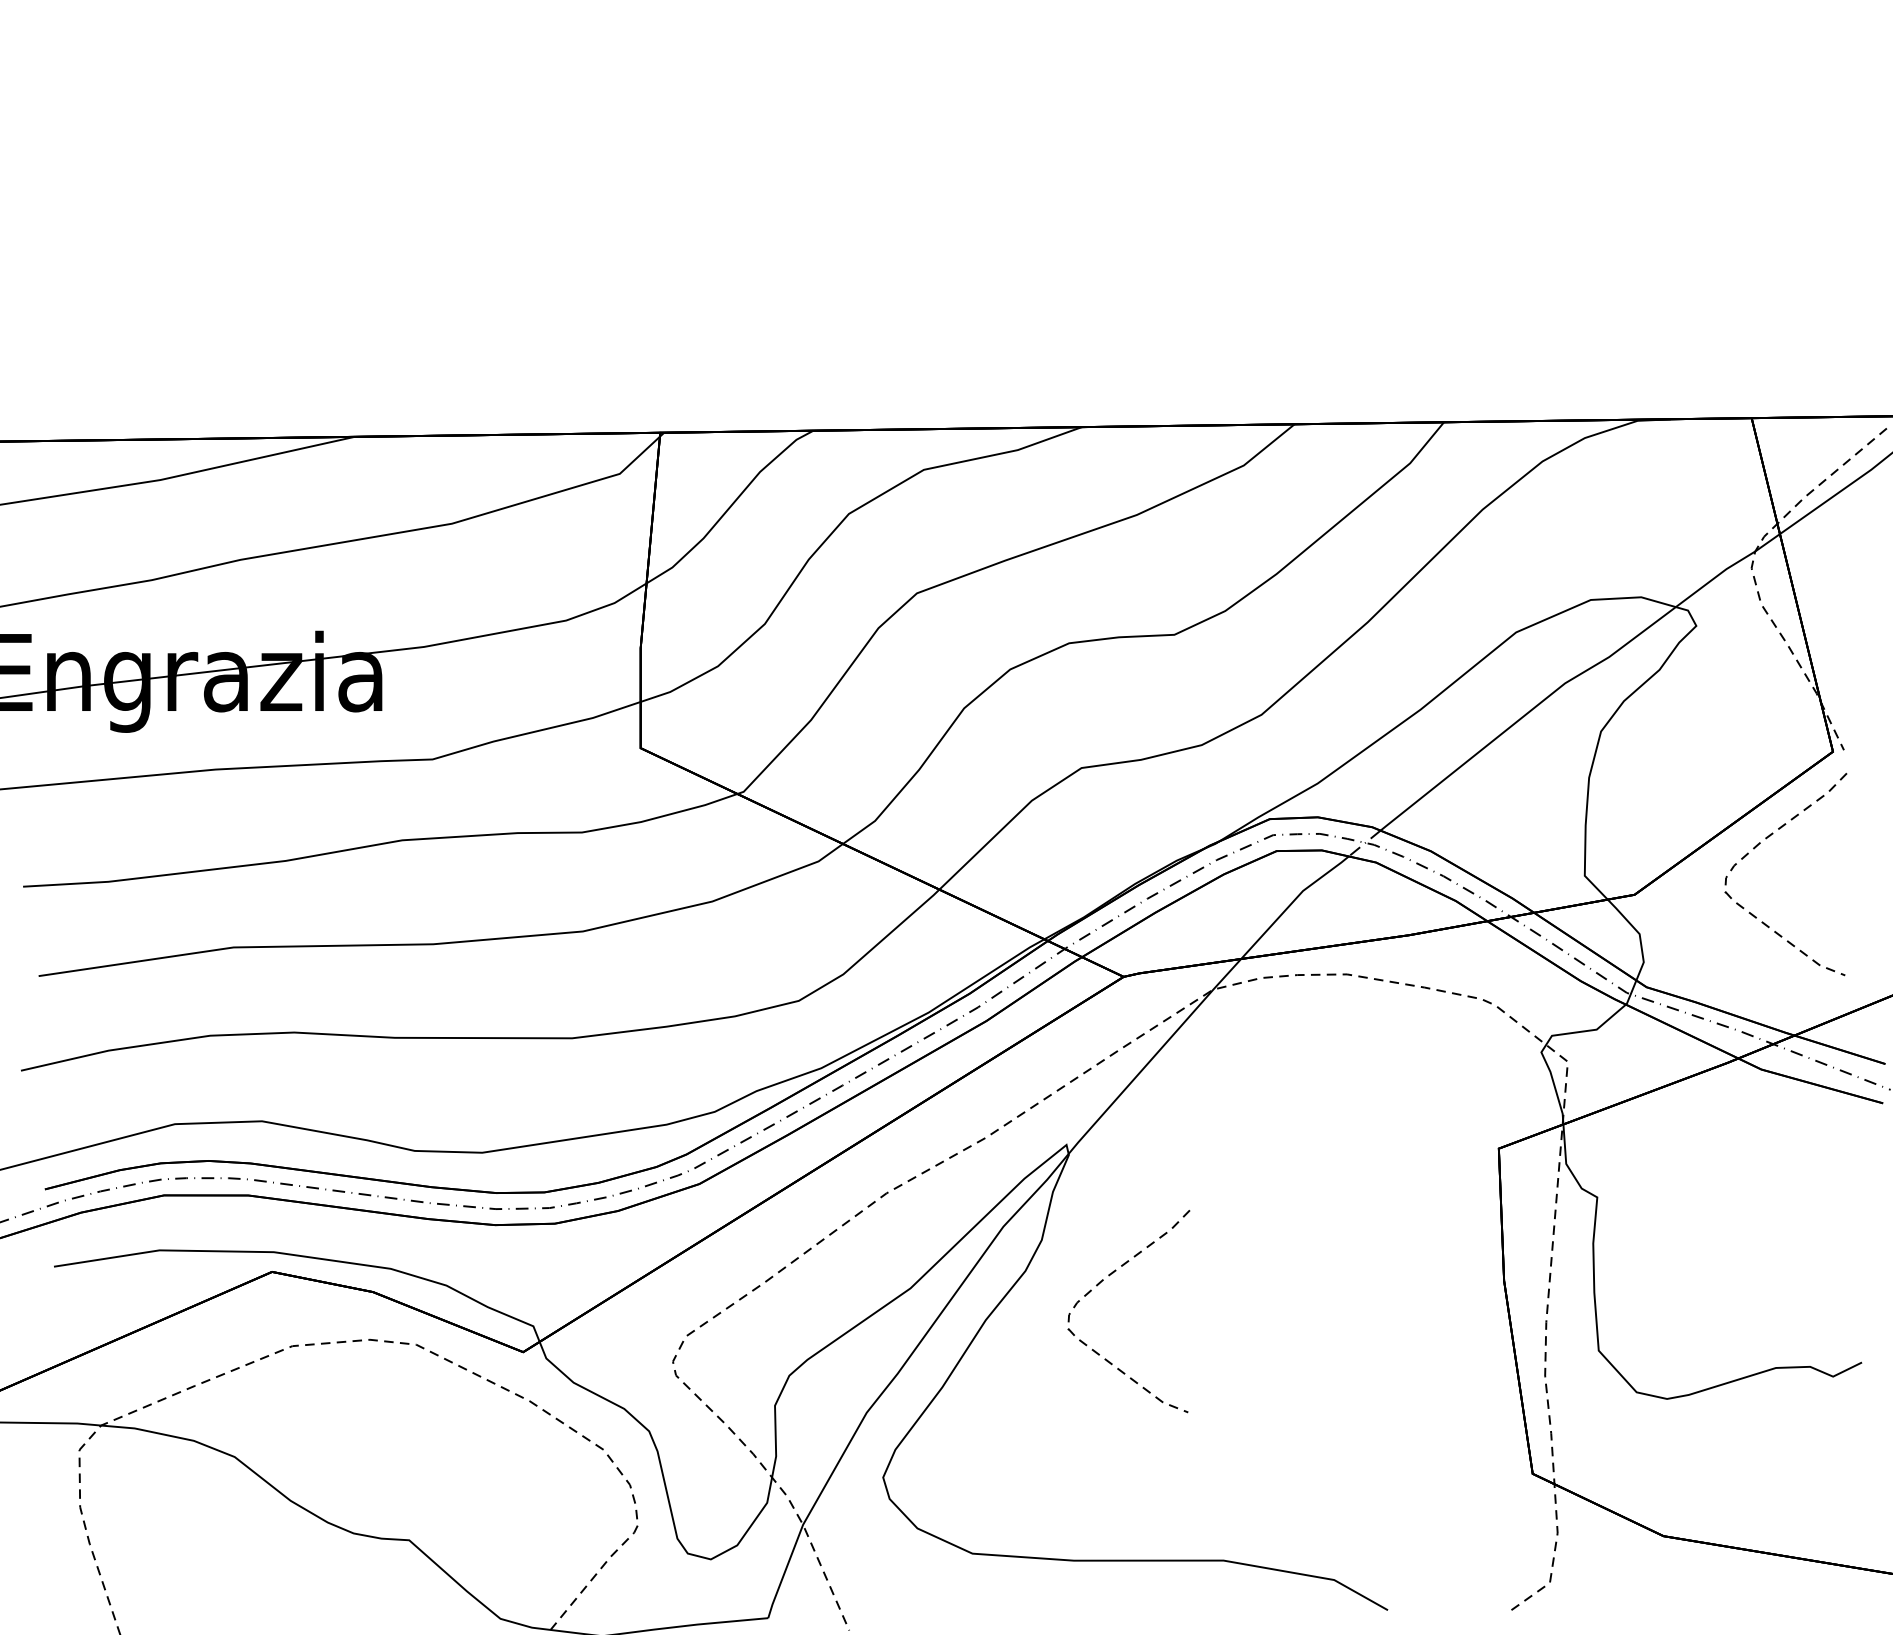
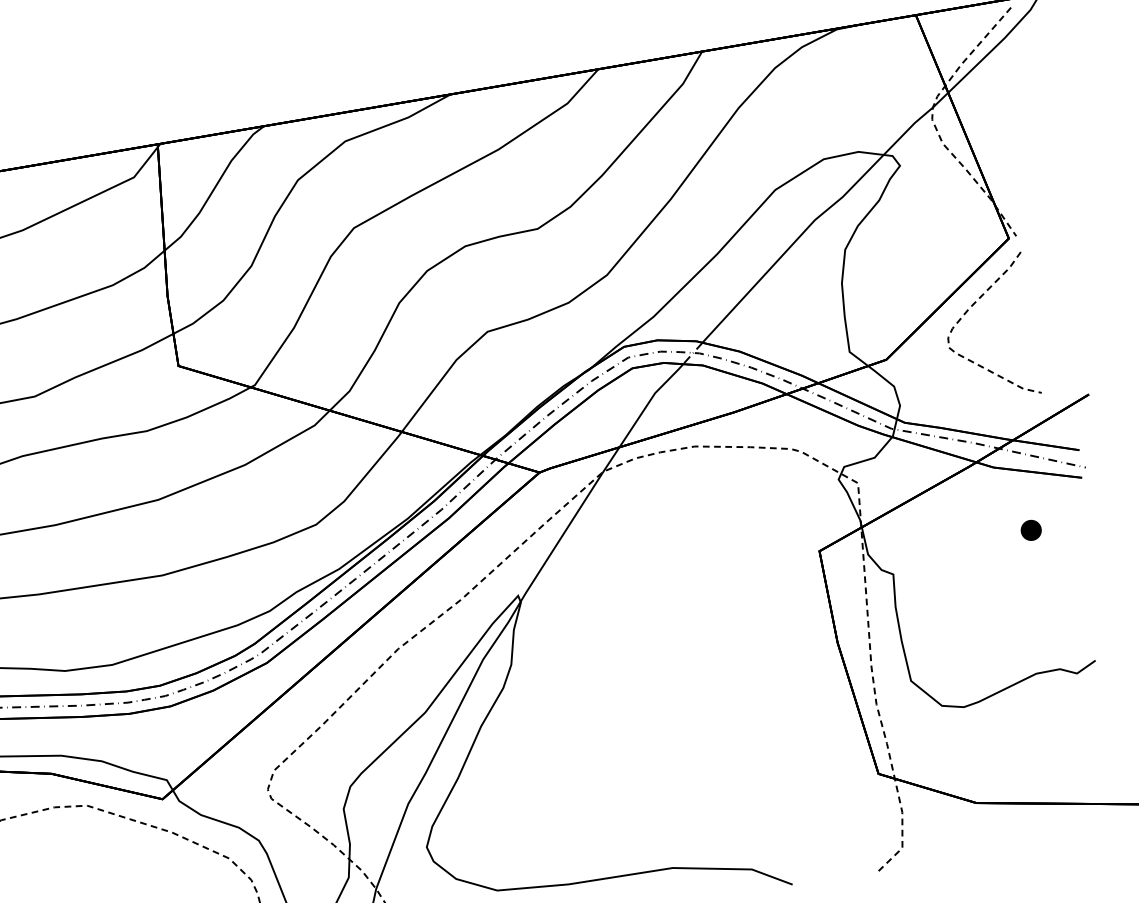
part: (1800, 1165) -> (1031, 530), added
curve: (1100, 1283) -> (556, 688), removed

